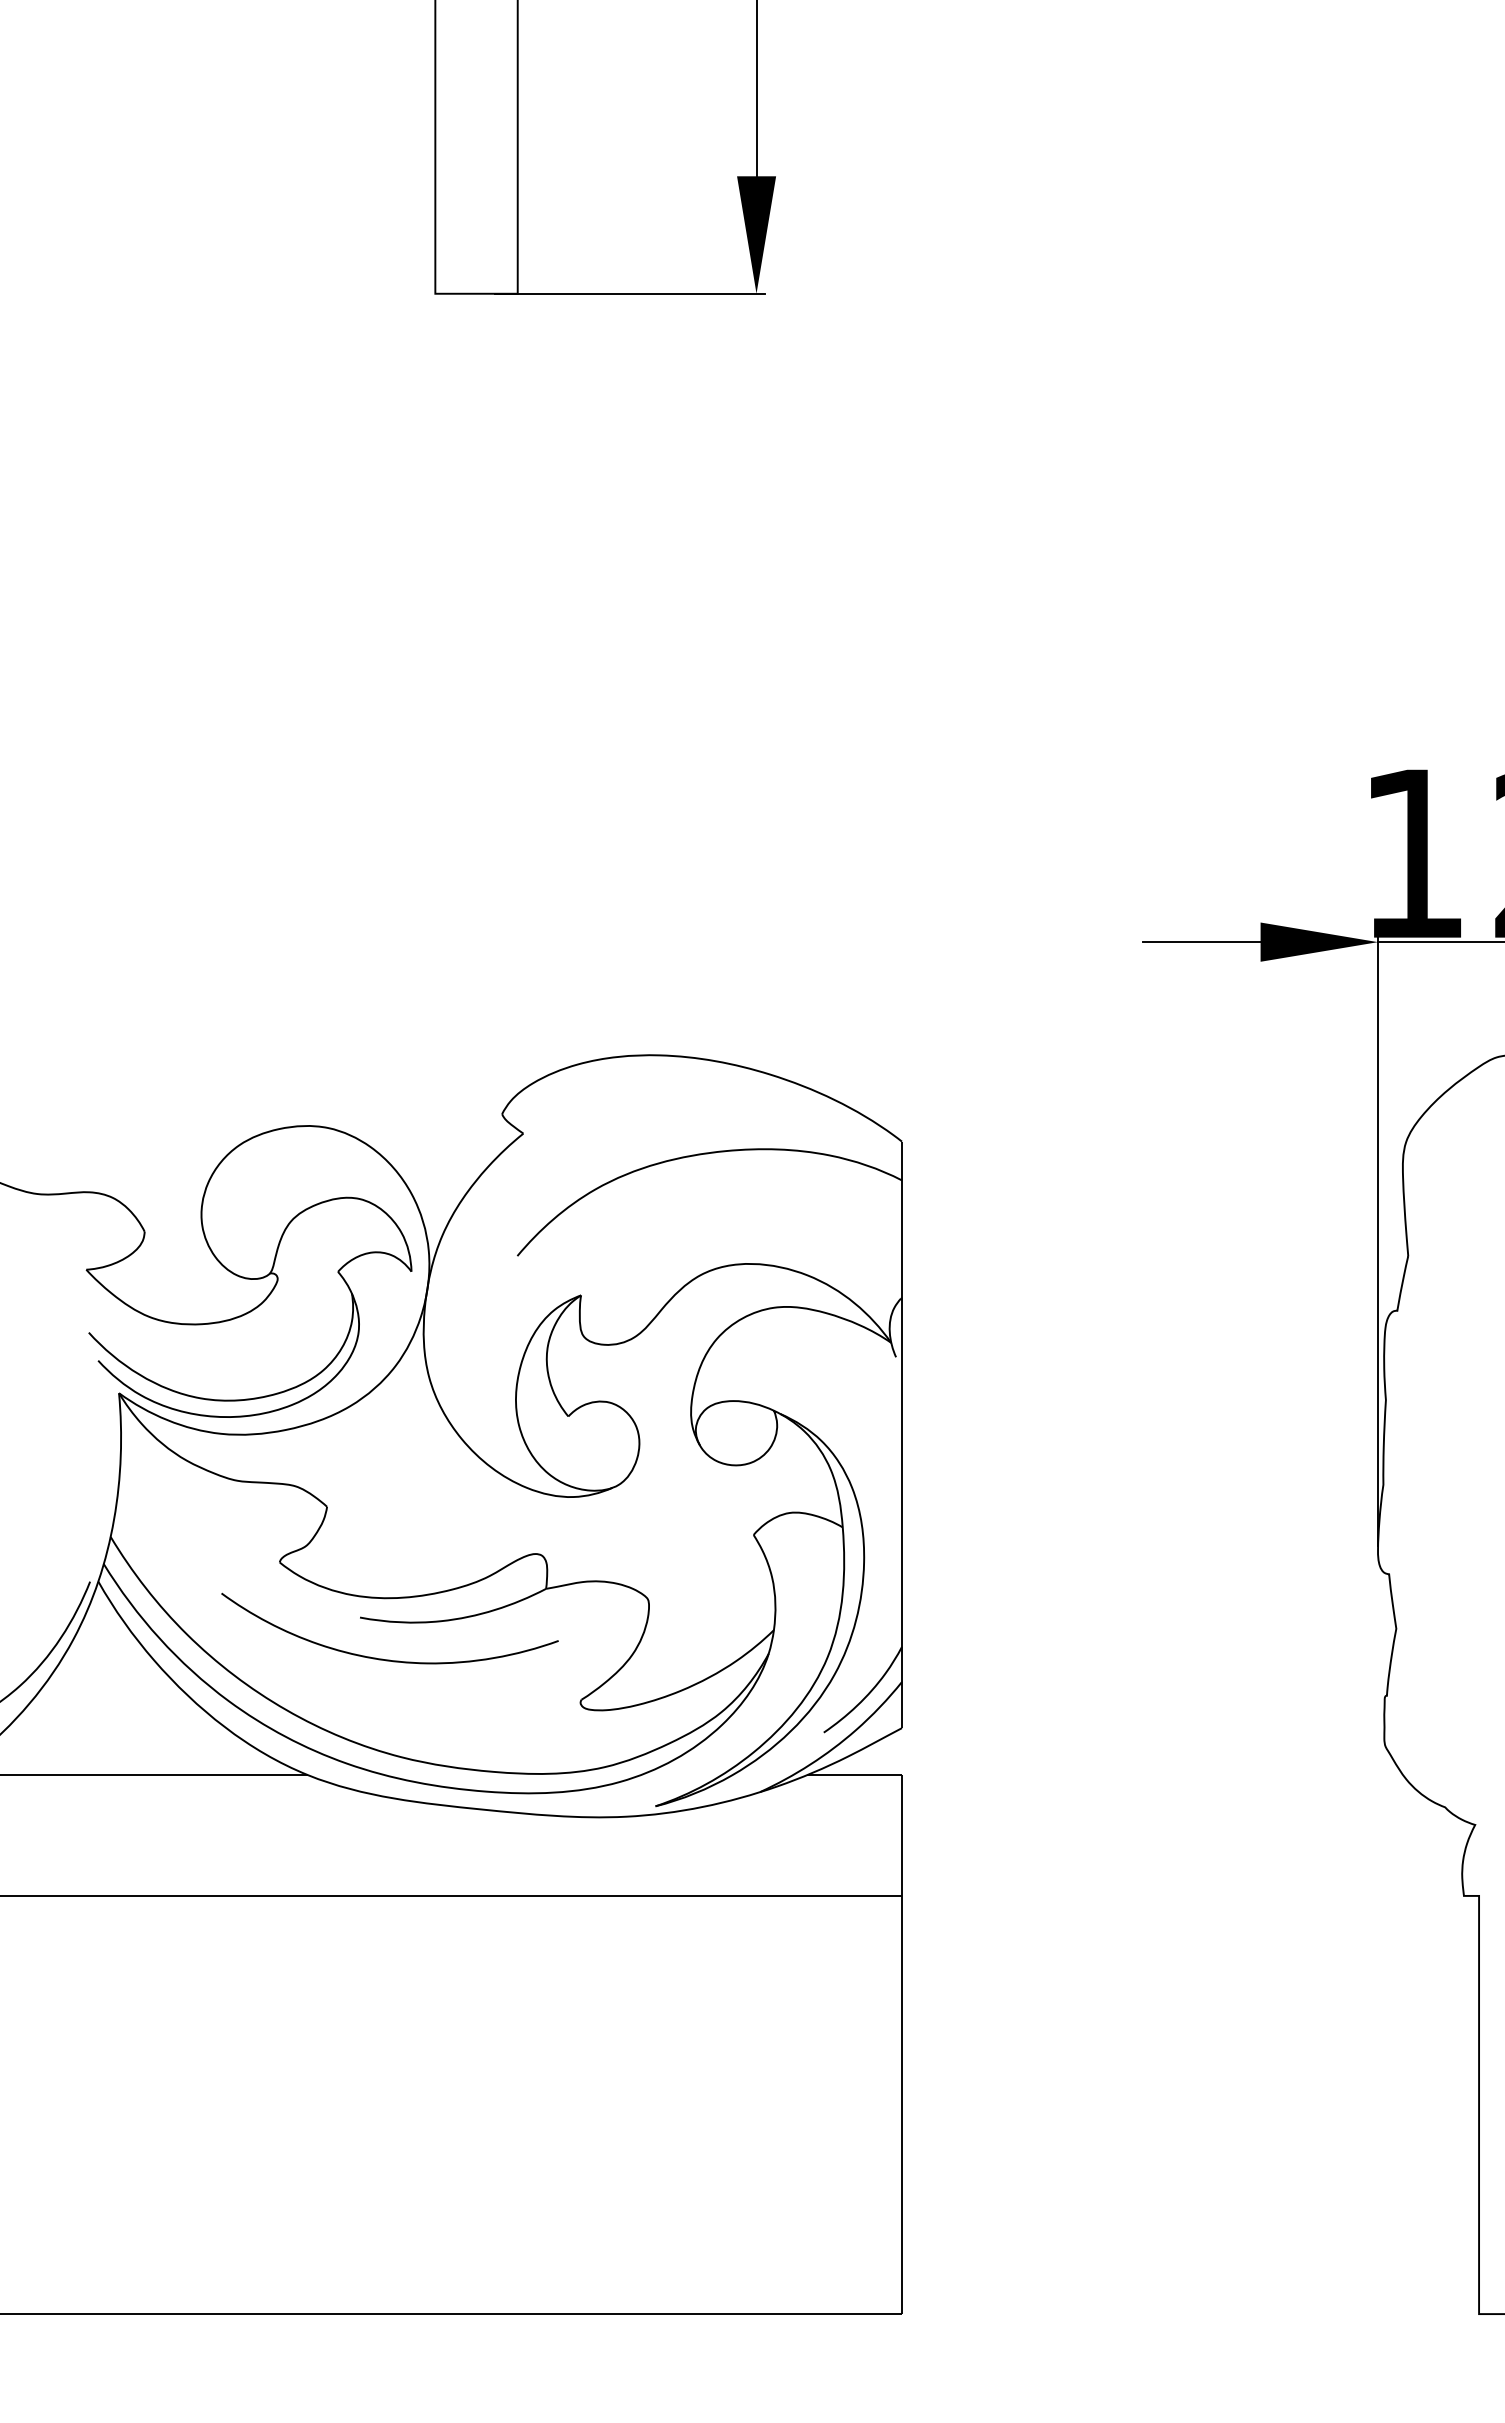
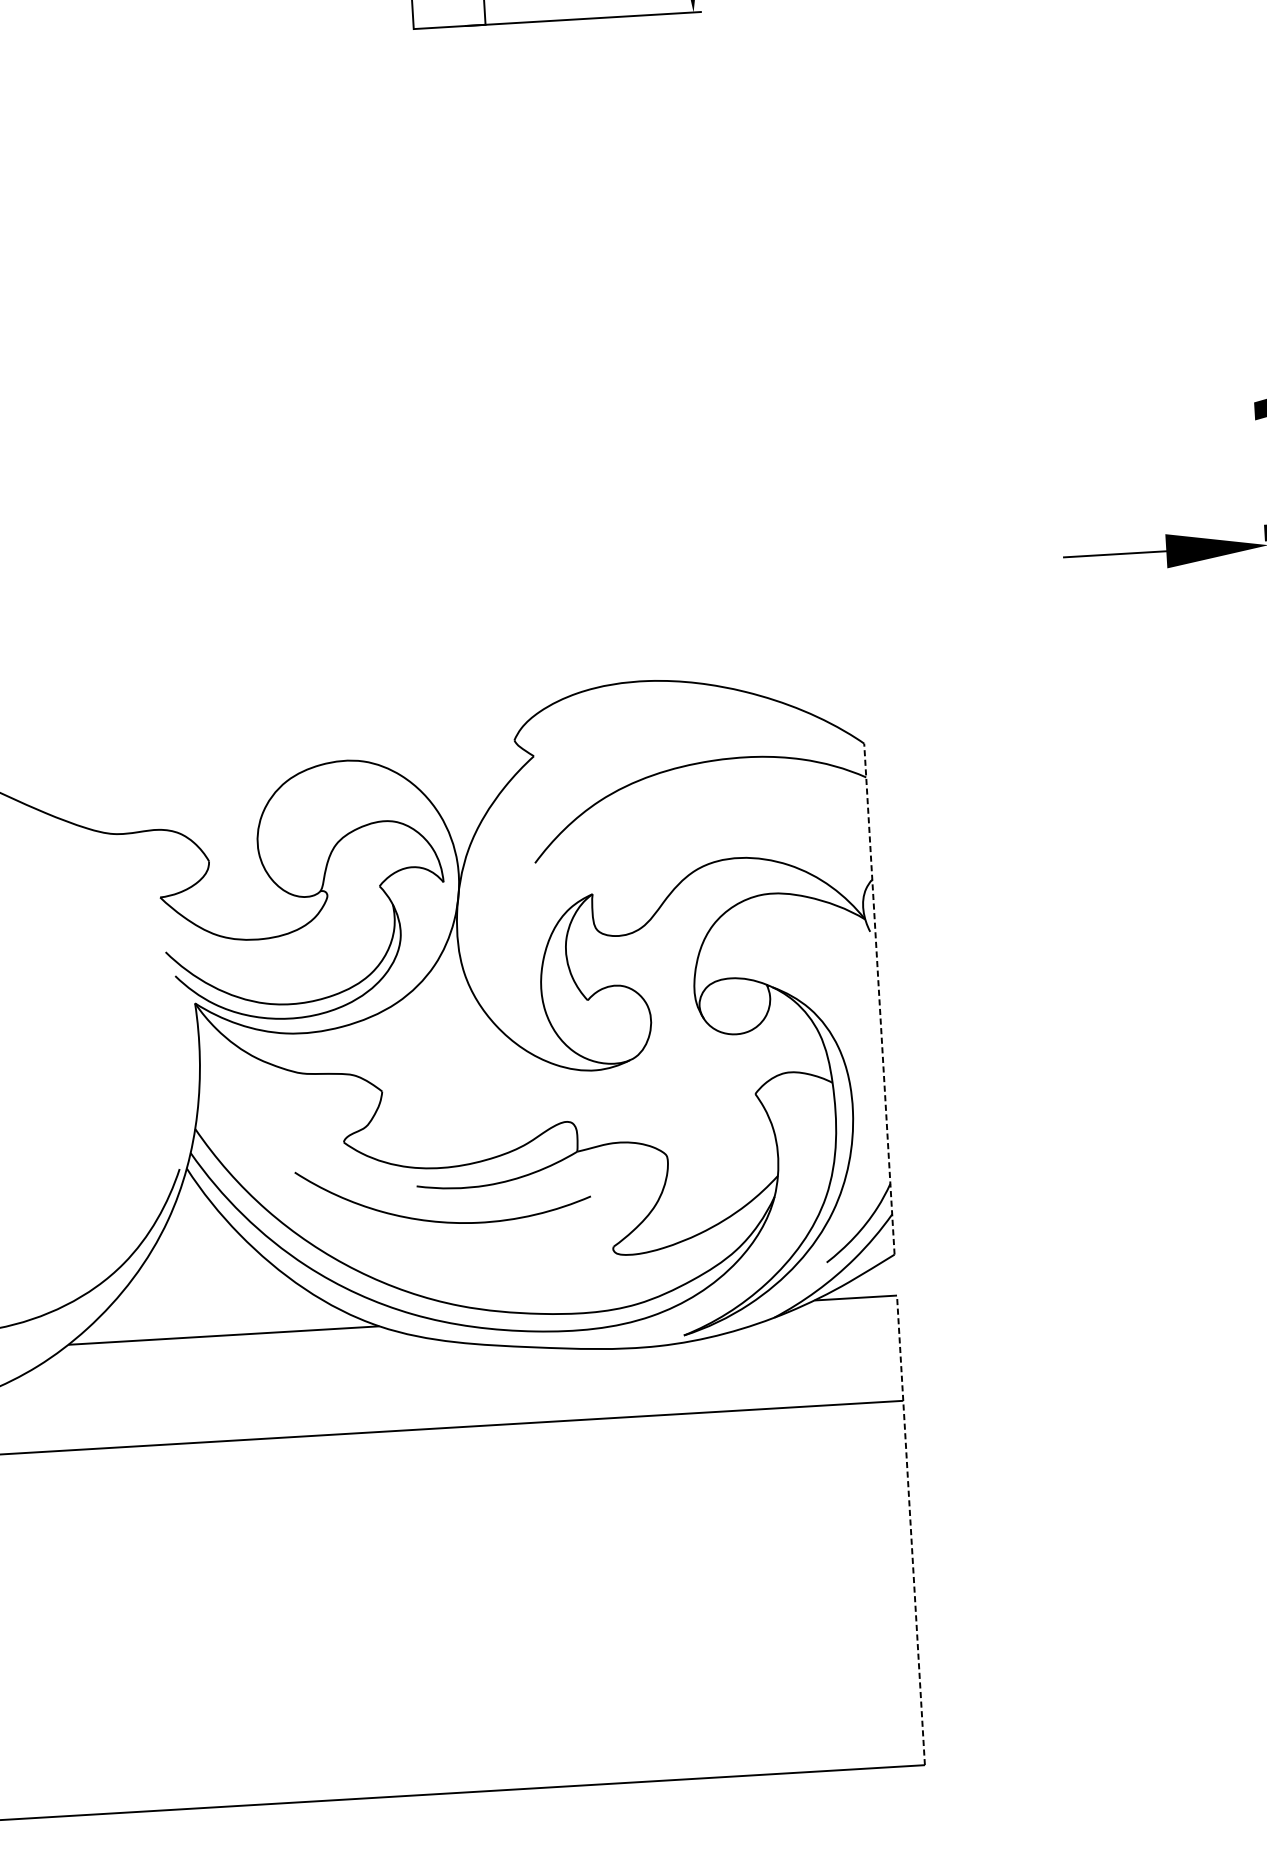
line: (902, 1434) -> (879, 998), solid -> dashed
line: (902, 2044) -> (911, 1530), solid -> dashed

